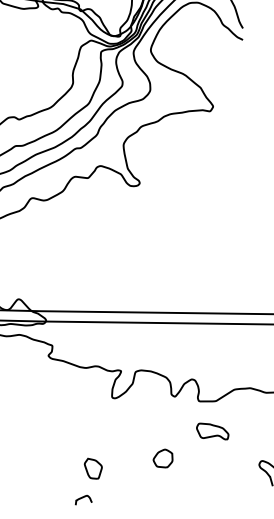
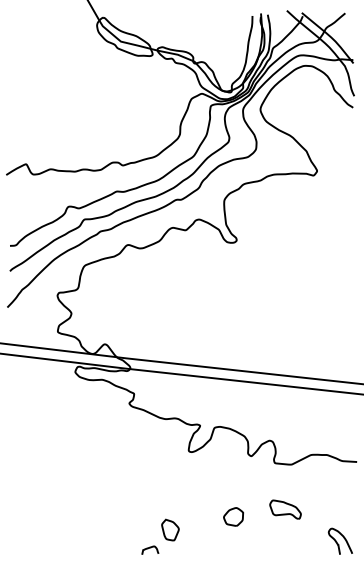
part: (212, 431) -> (285, 509), moved
part: (93, 468) -> (170, 529), moved

